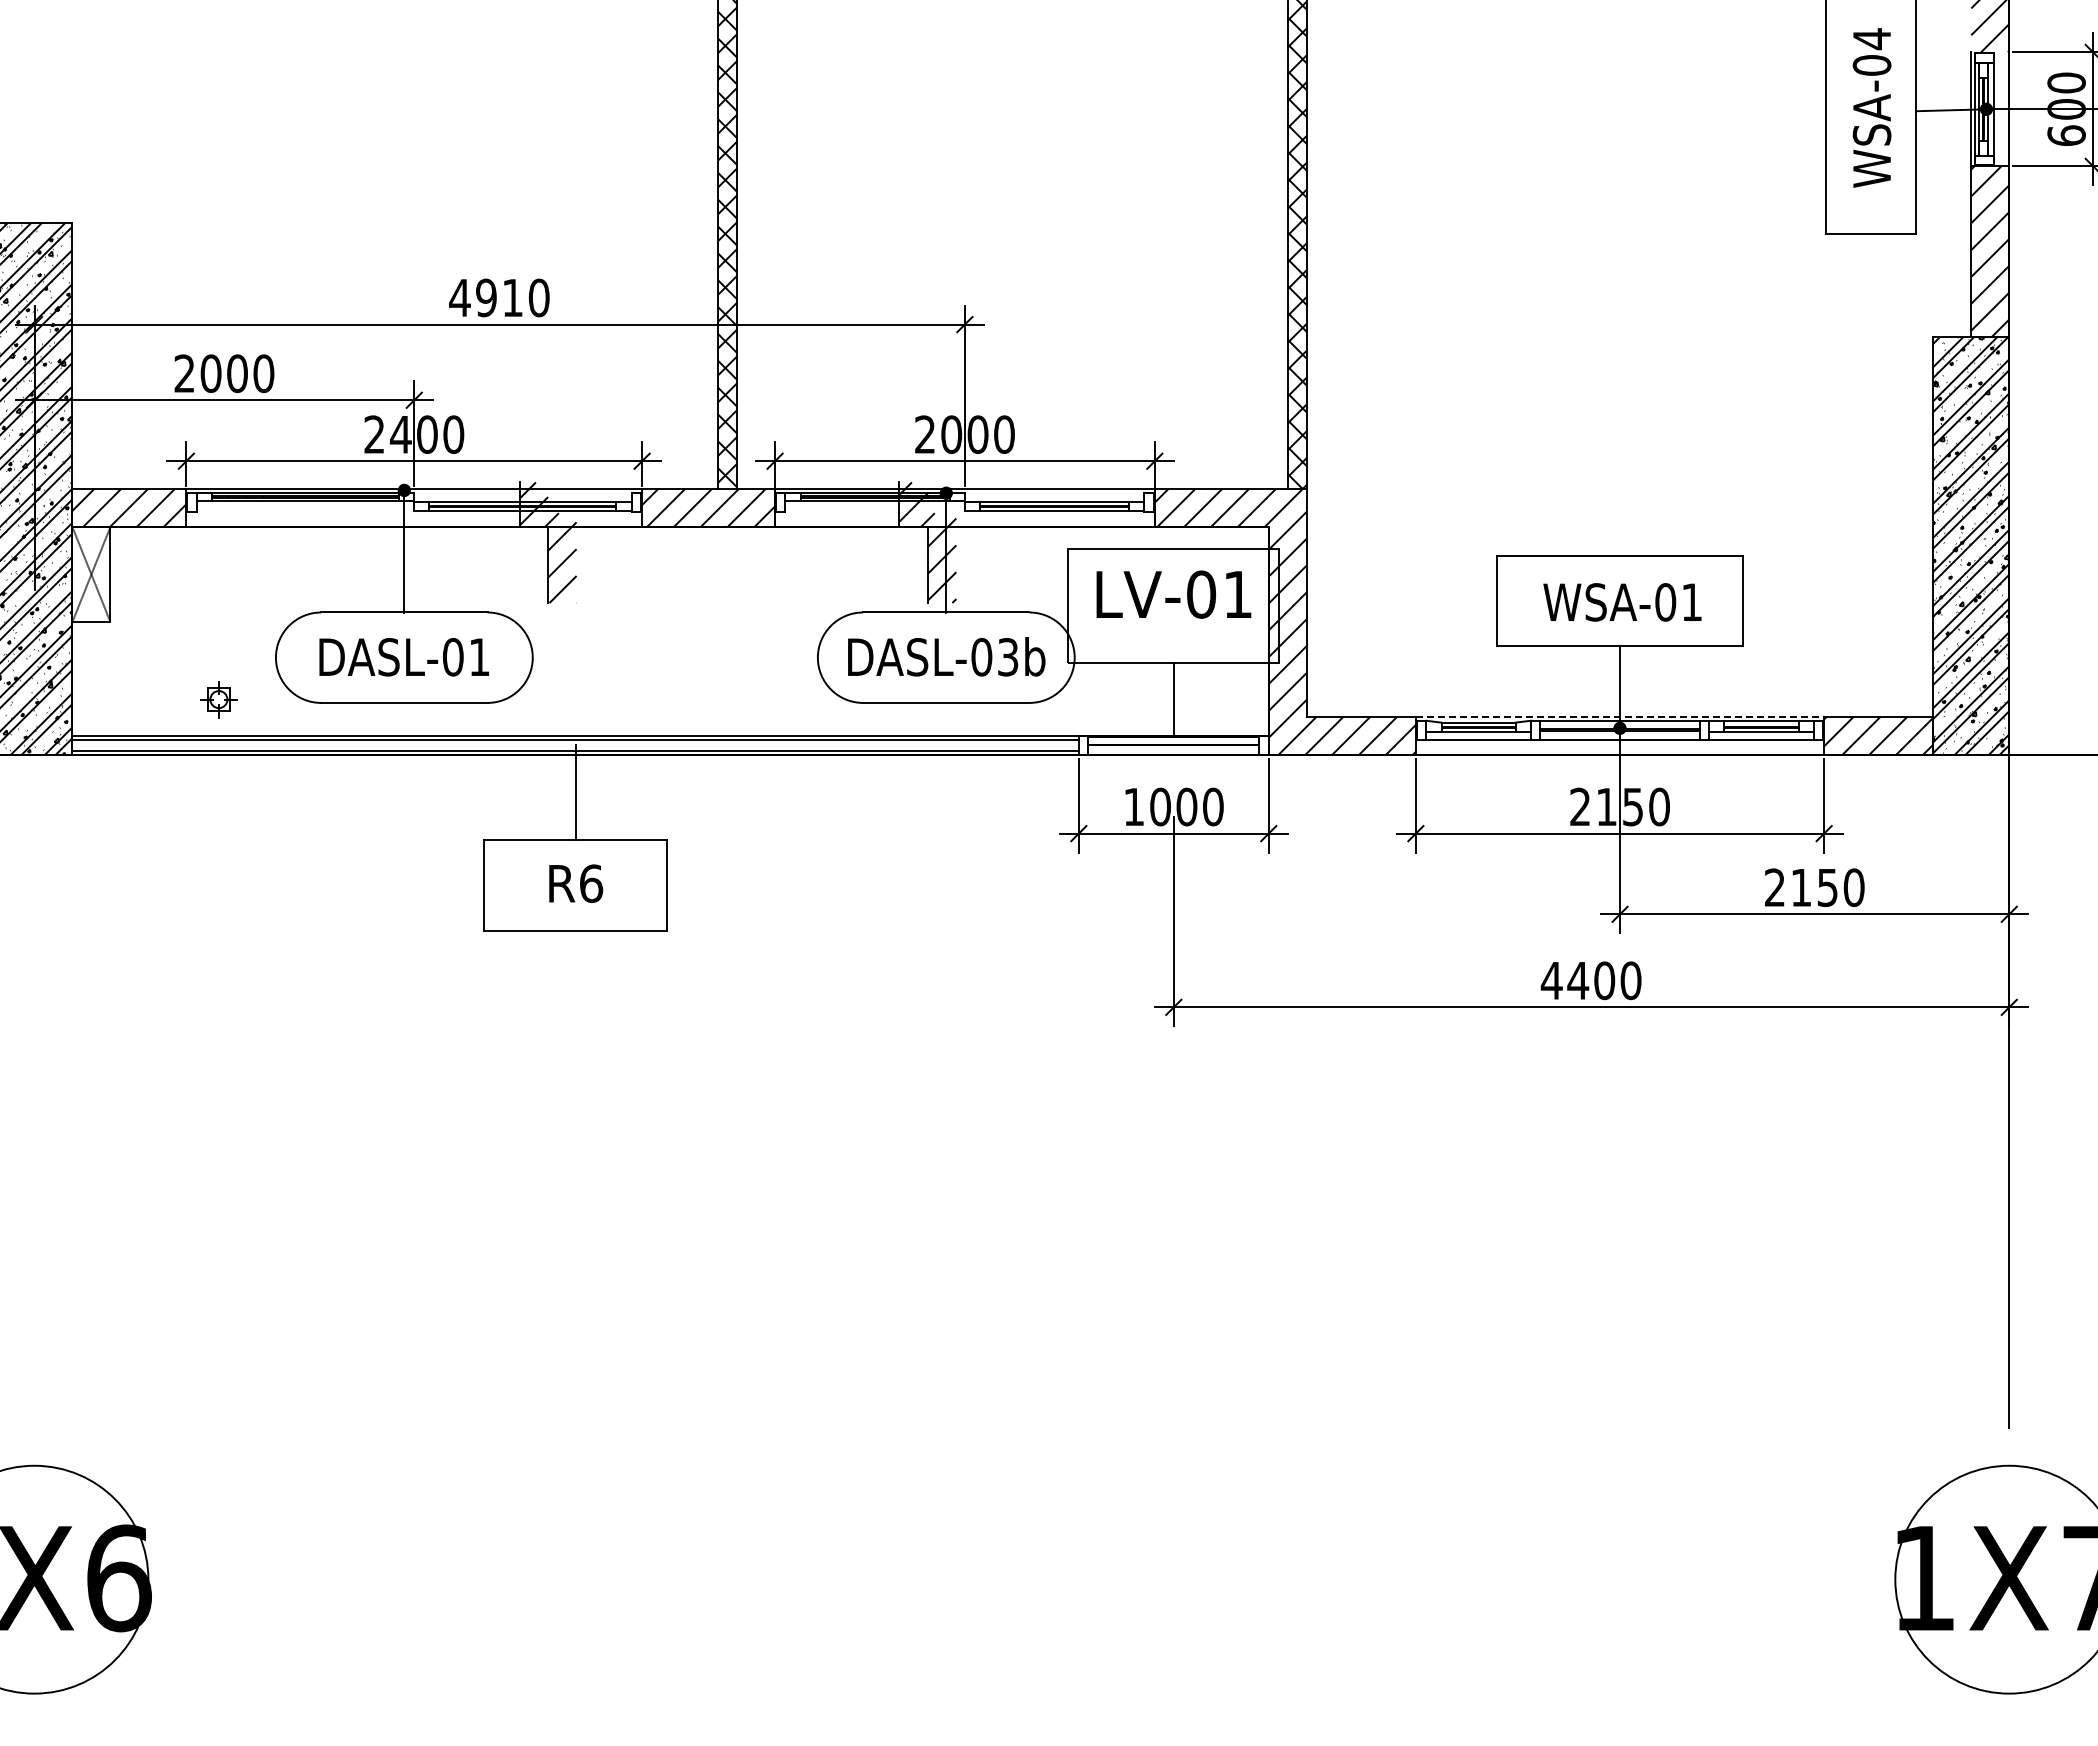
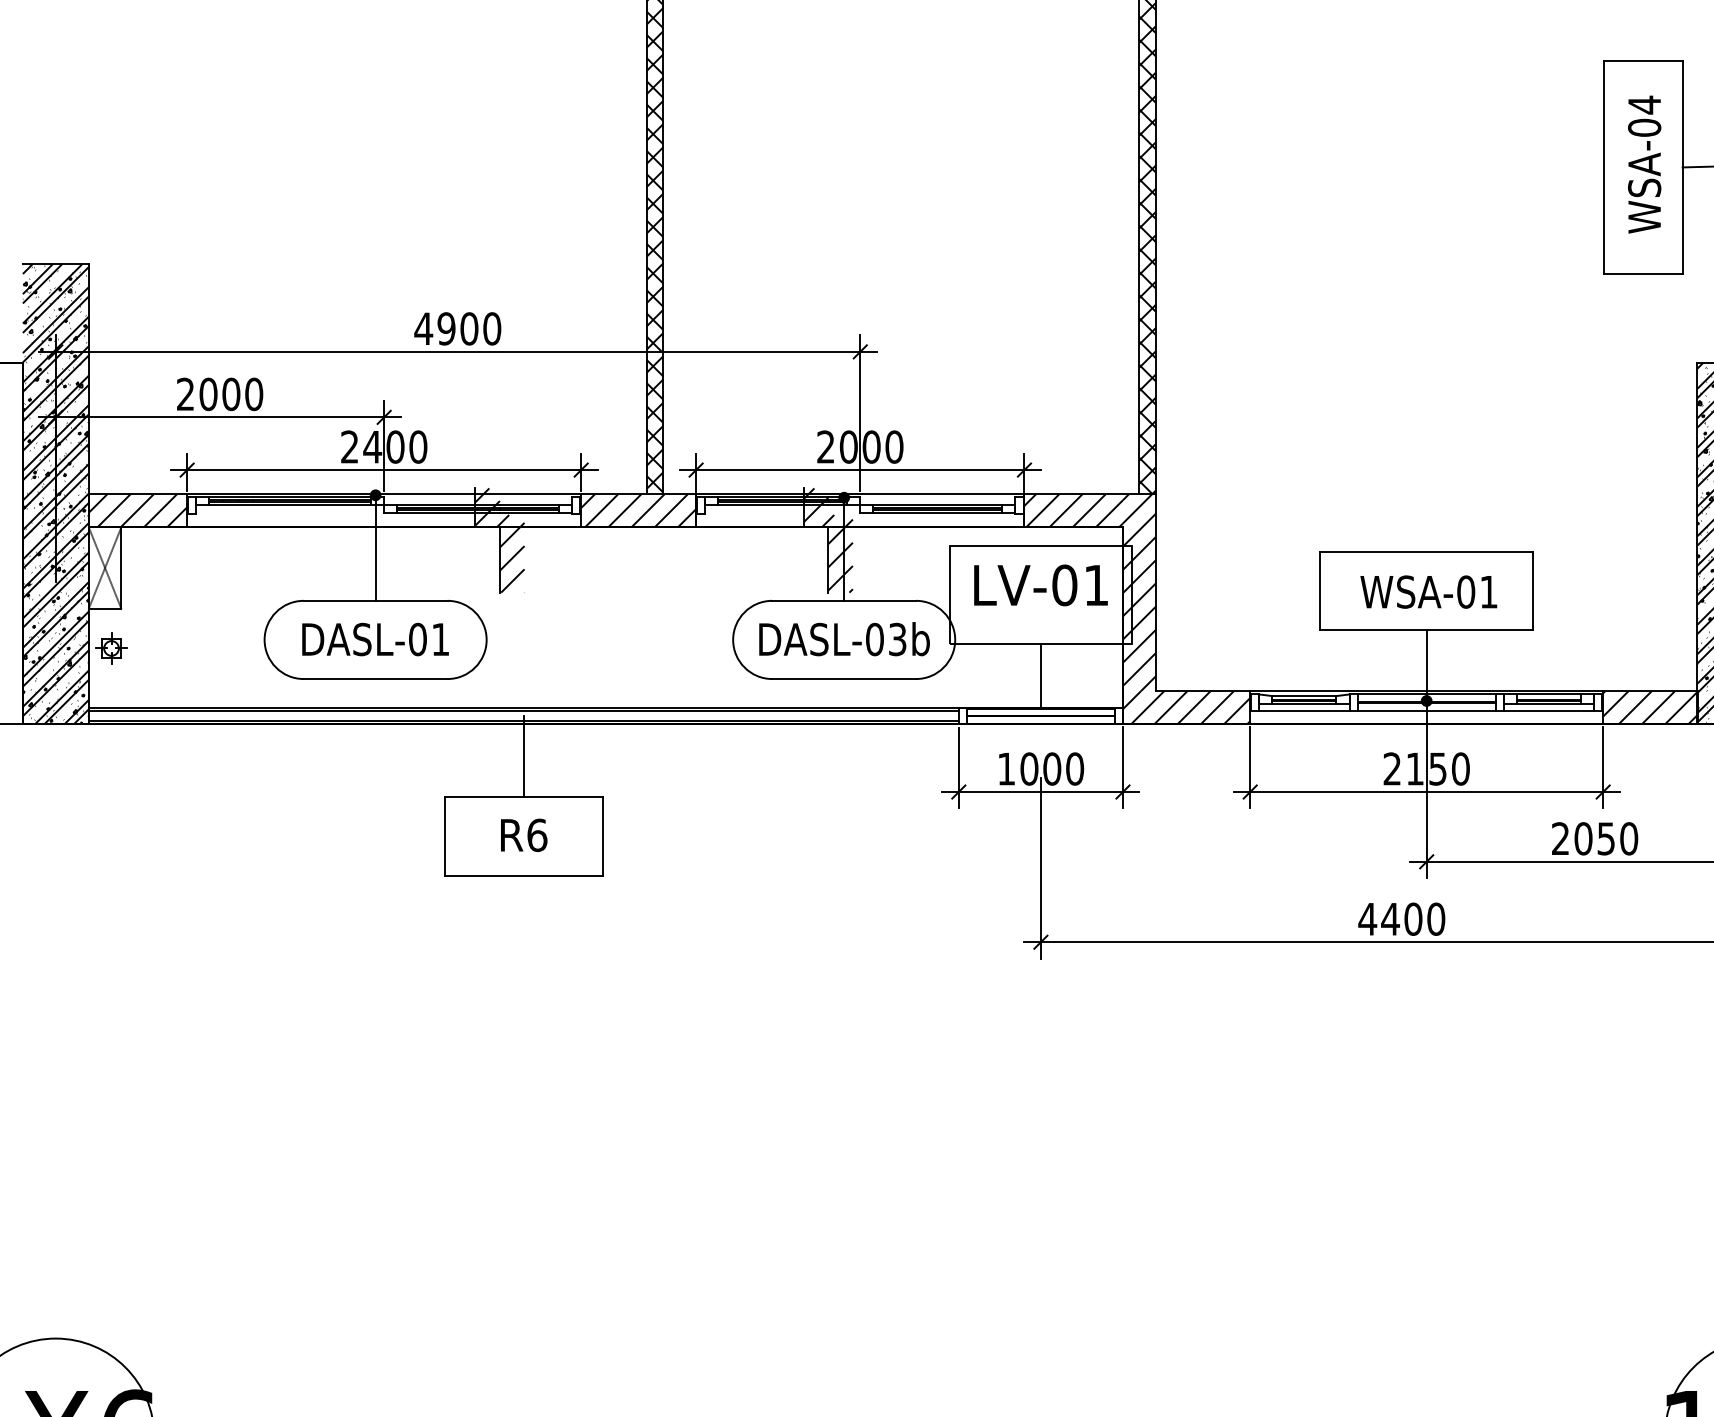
text: (512, 297) -> (469, 328), 4910 -> 4900
part: (218, 699) -> (111, 648), moved
line: (1620, 716) -> (1427, 690), dashed -> solid
text: (1801, 887) -> (1583, 838), 2150 -> 2050

